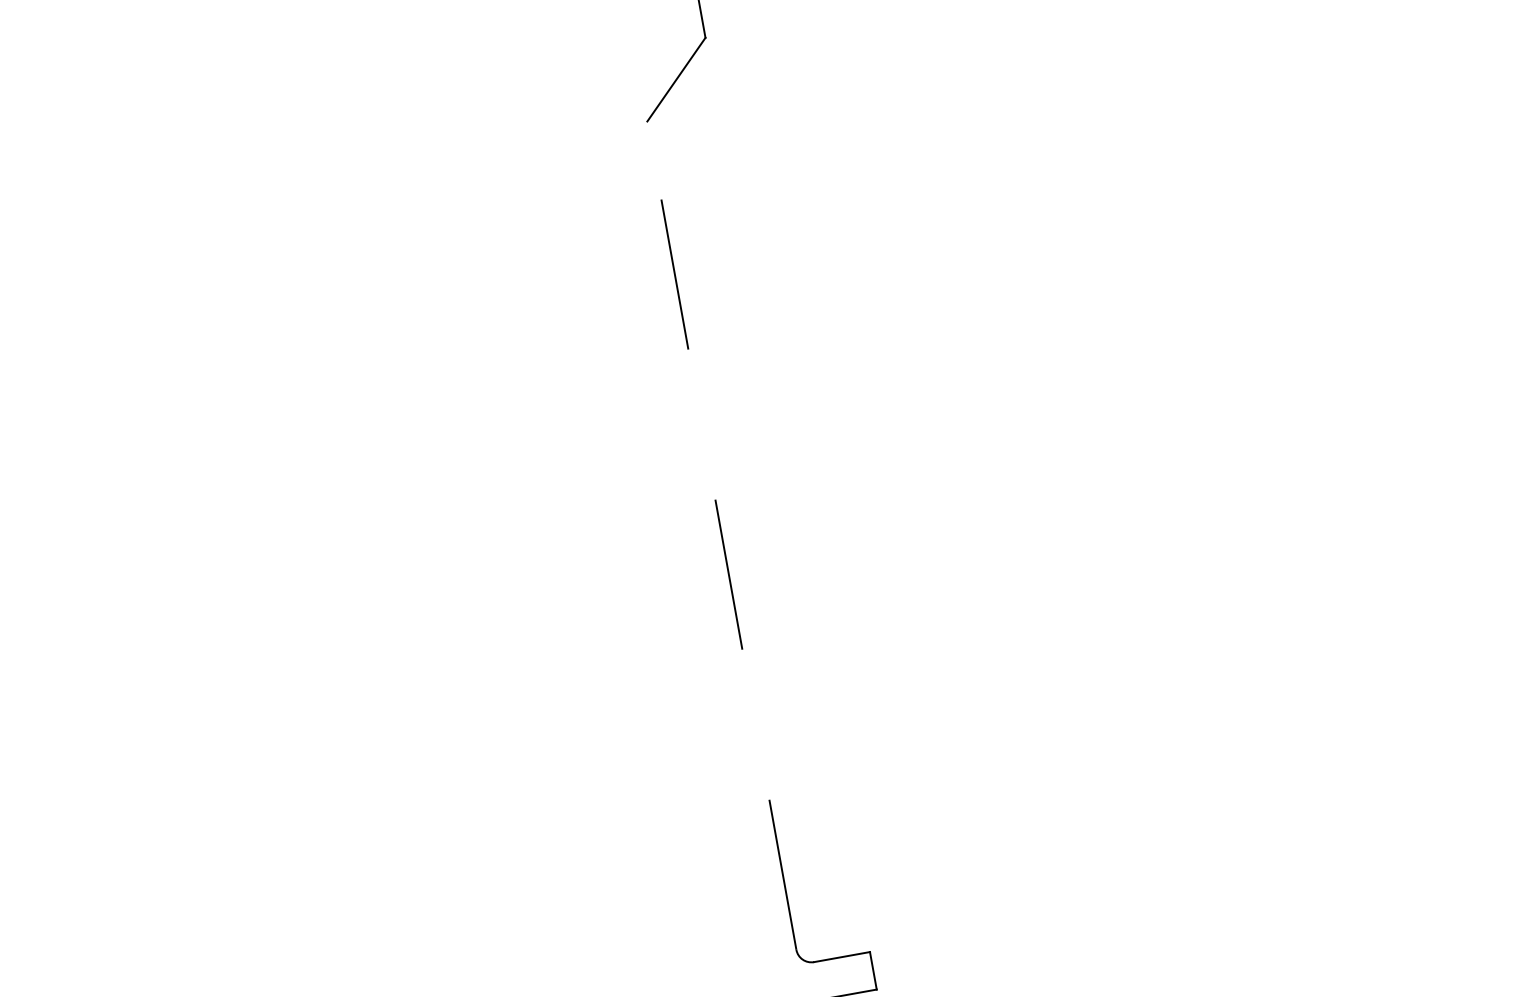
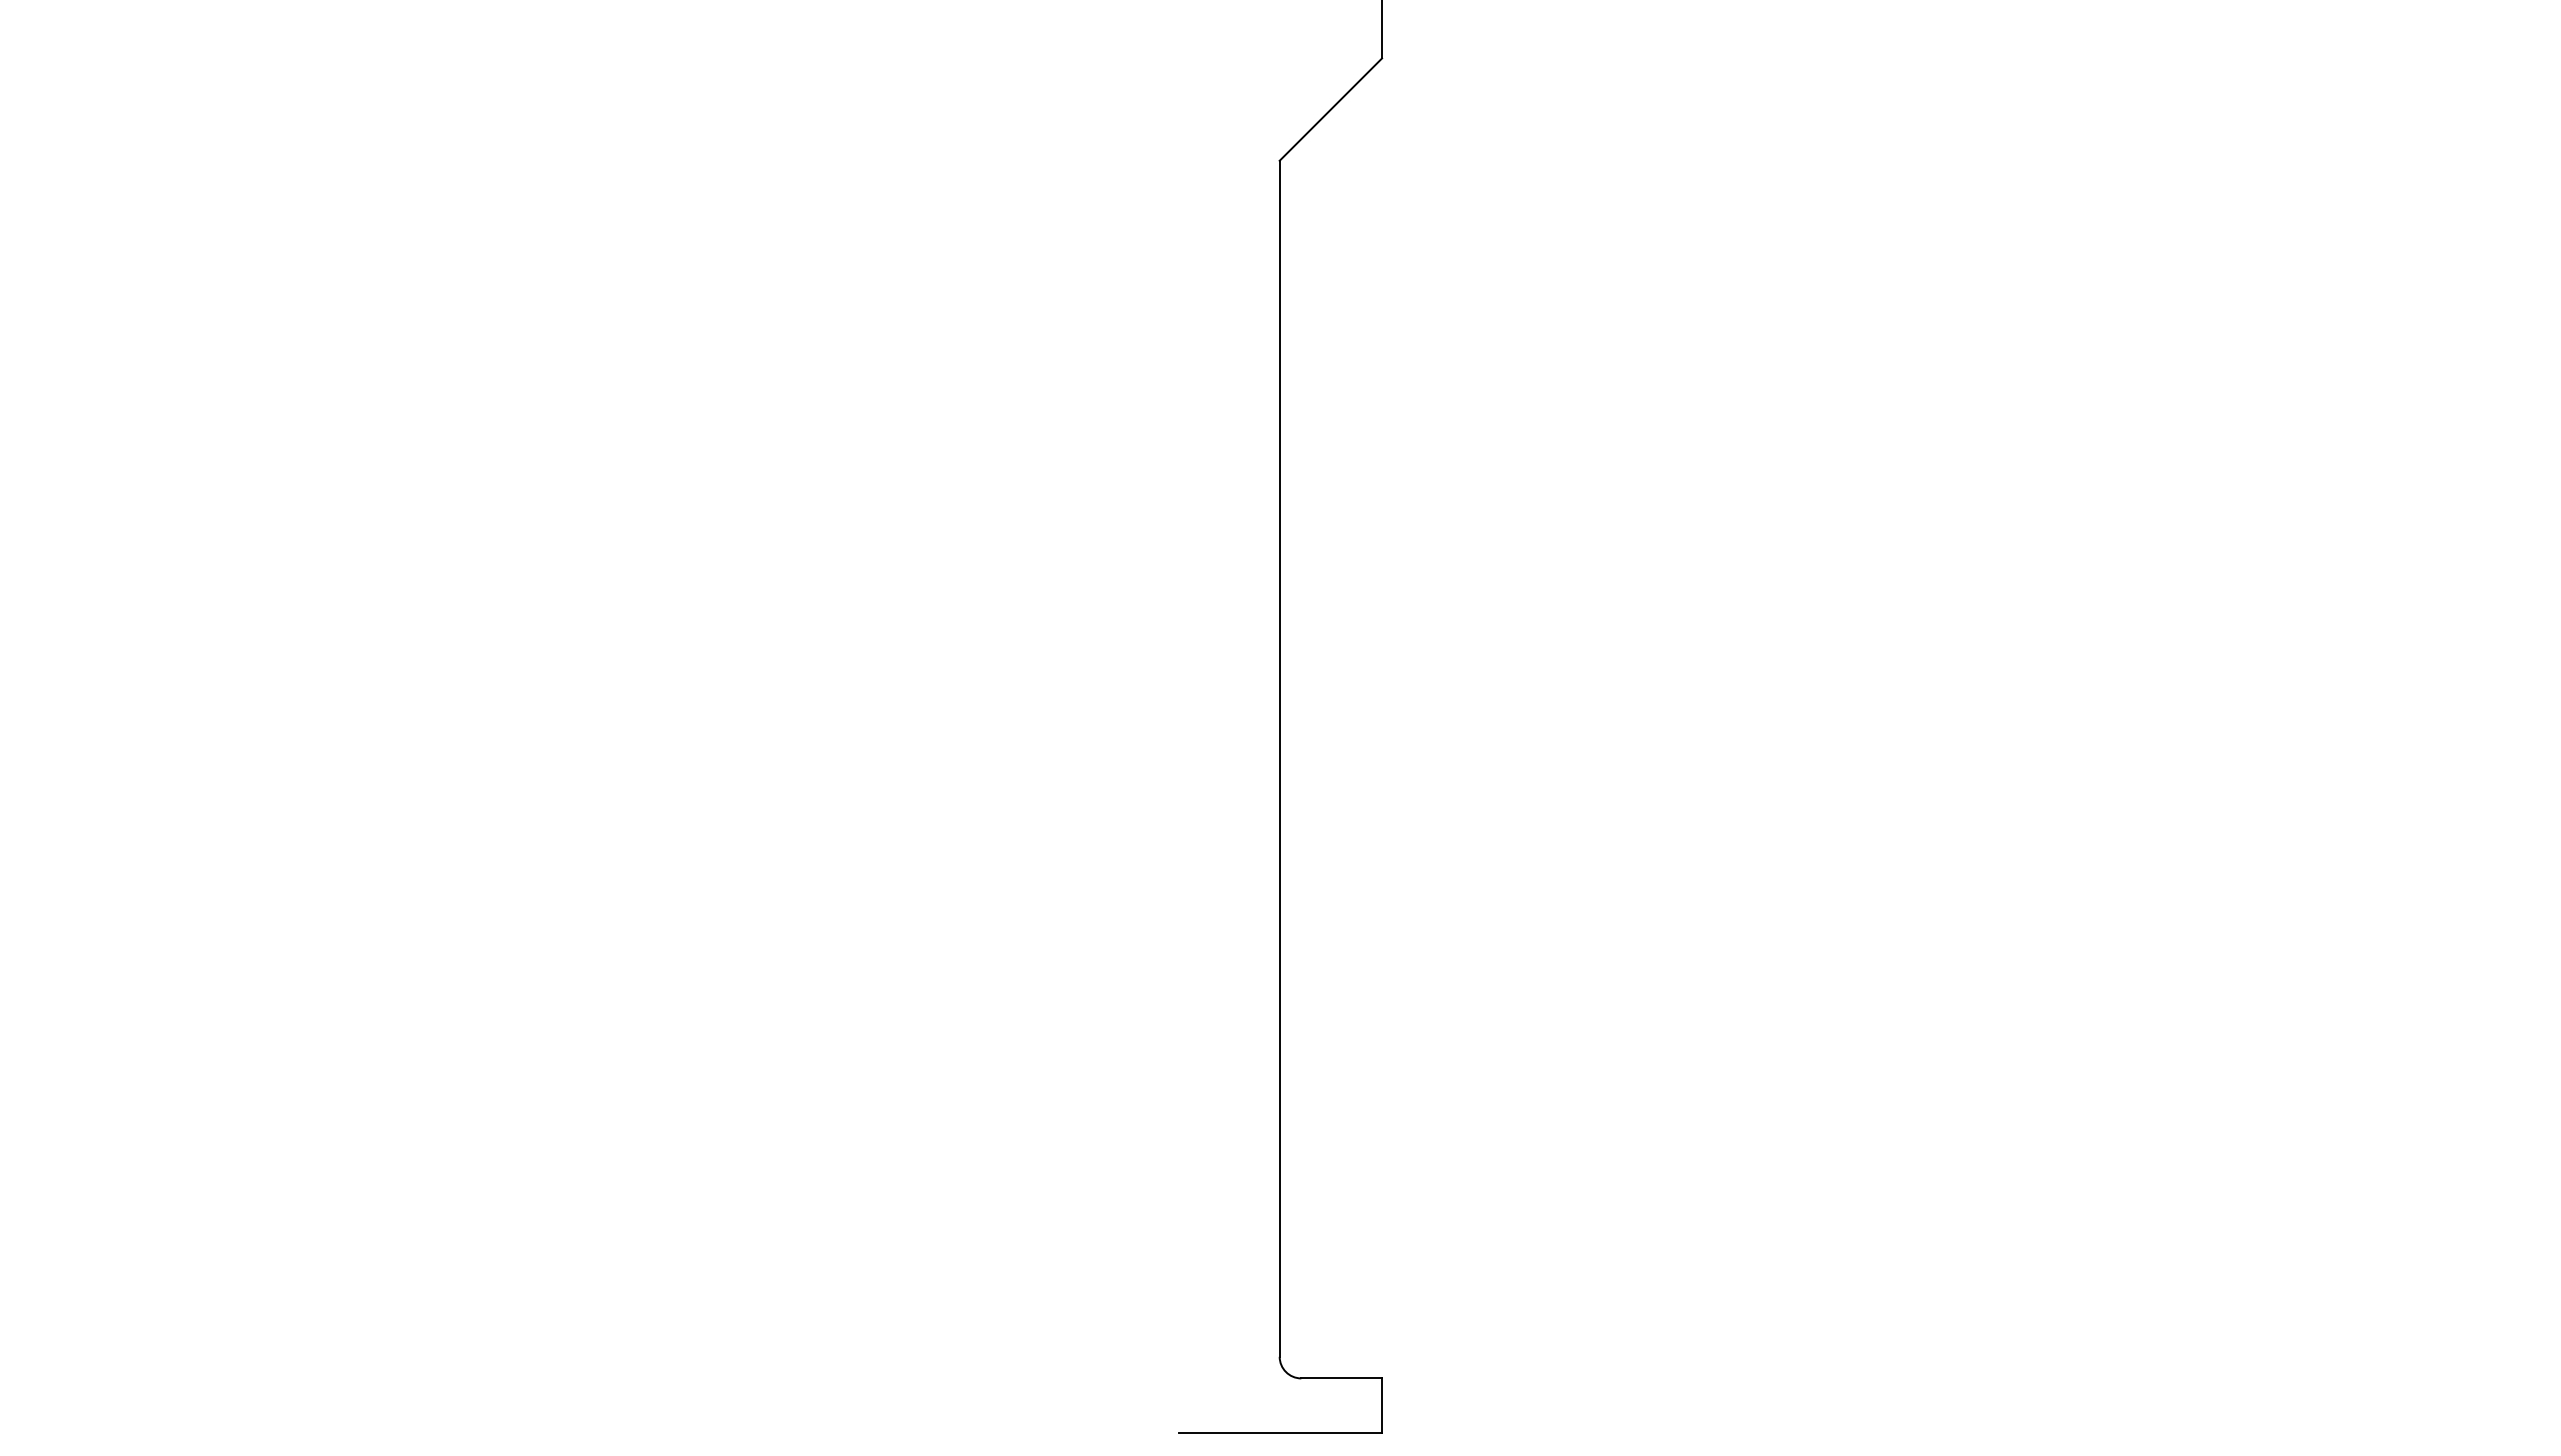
line: (721, 535) -> (1279, 758), dashed -> solid

